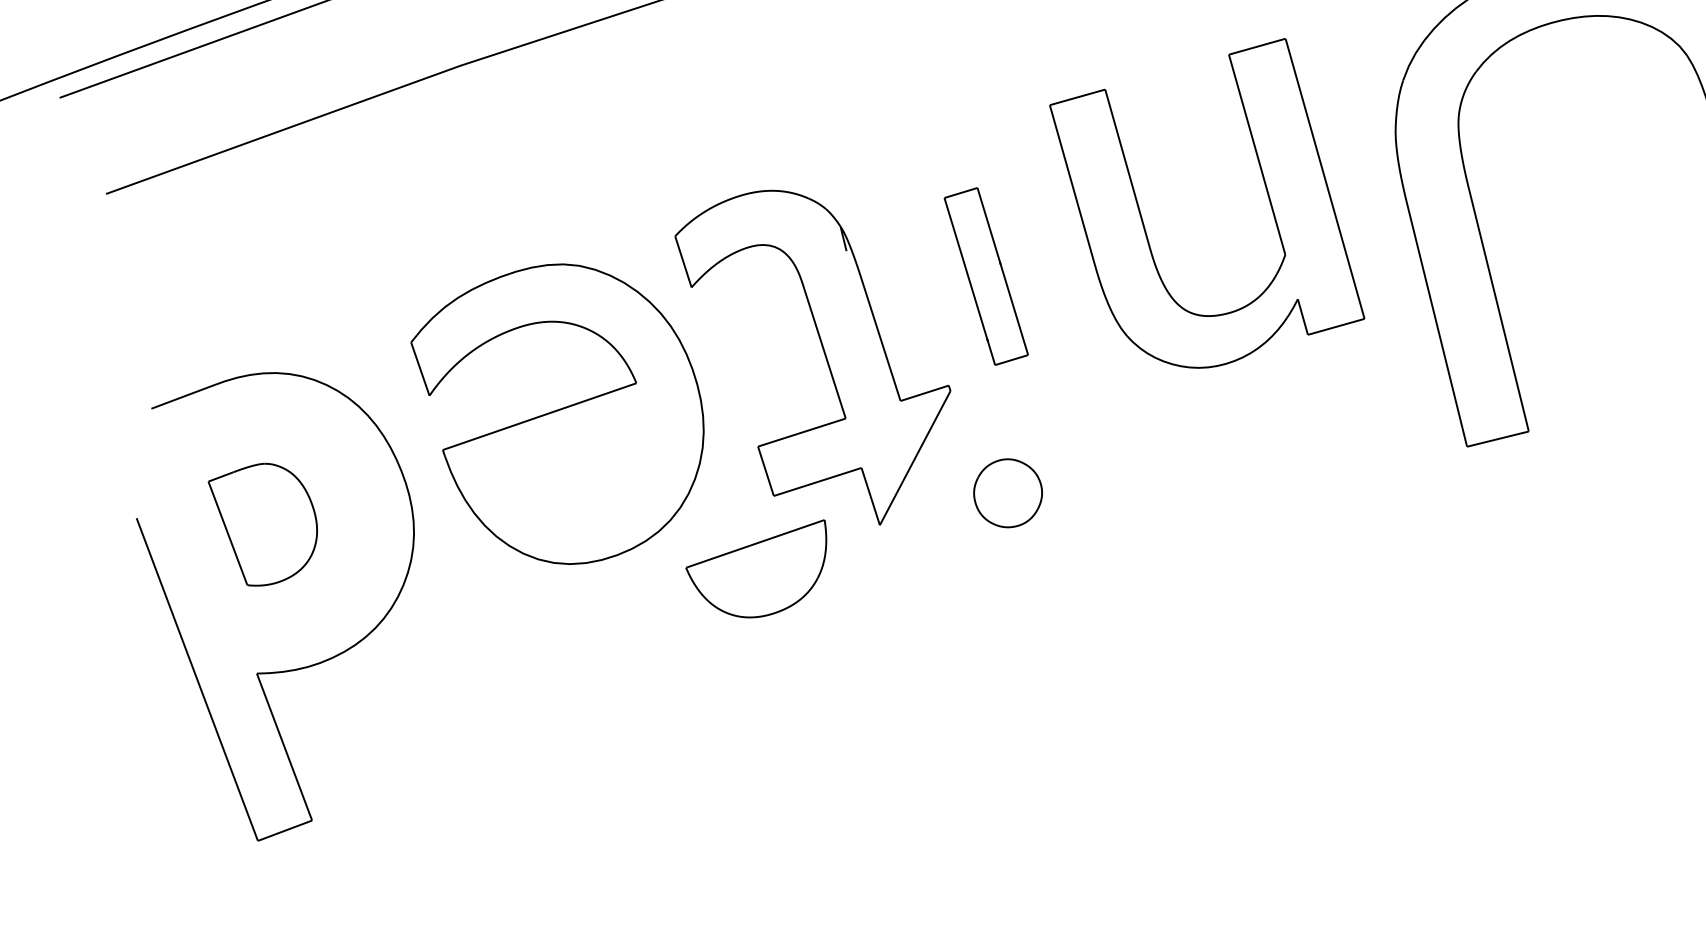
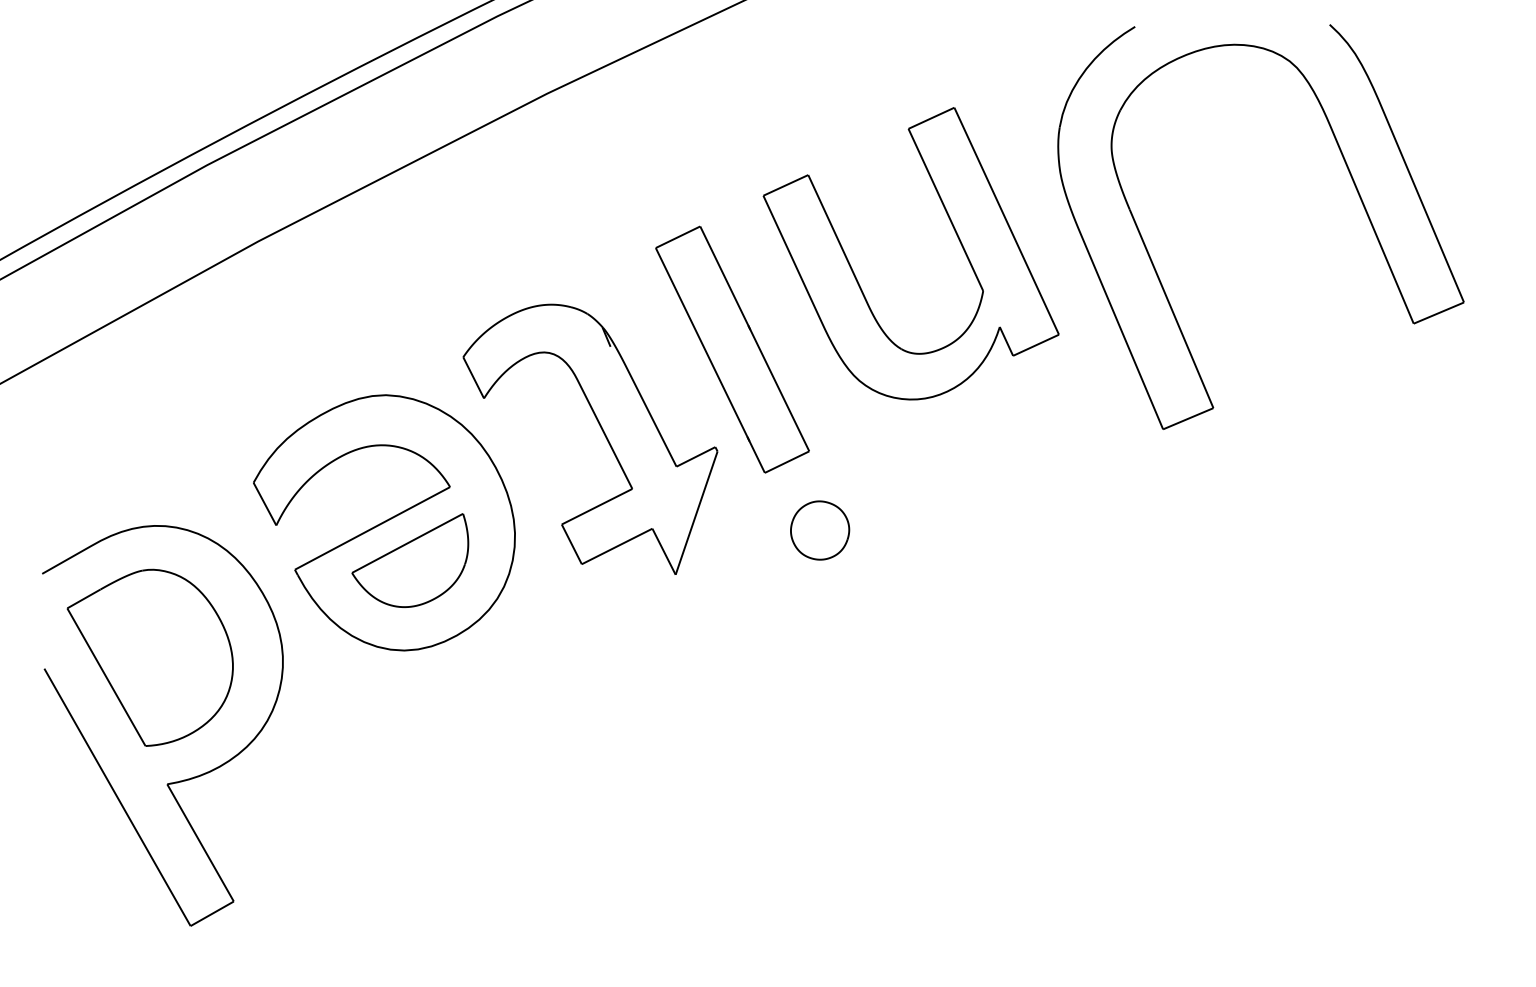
part: (986, 276) -> (732, 349), size x1.67
part: (1008, 493) -> (820, 530), moved
part: (259, 524) -> (149, 657), size x1.67
part: (755, 564) -> (410, 560), moved

